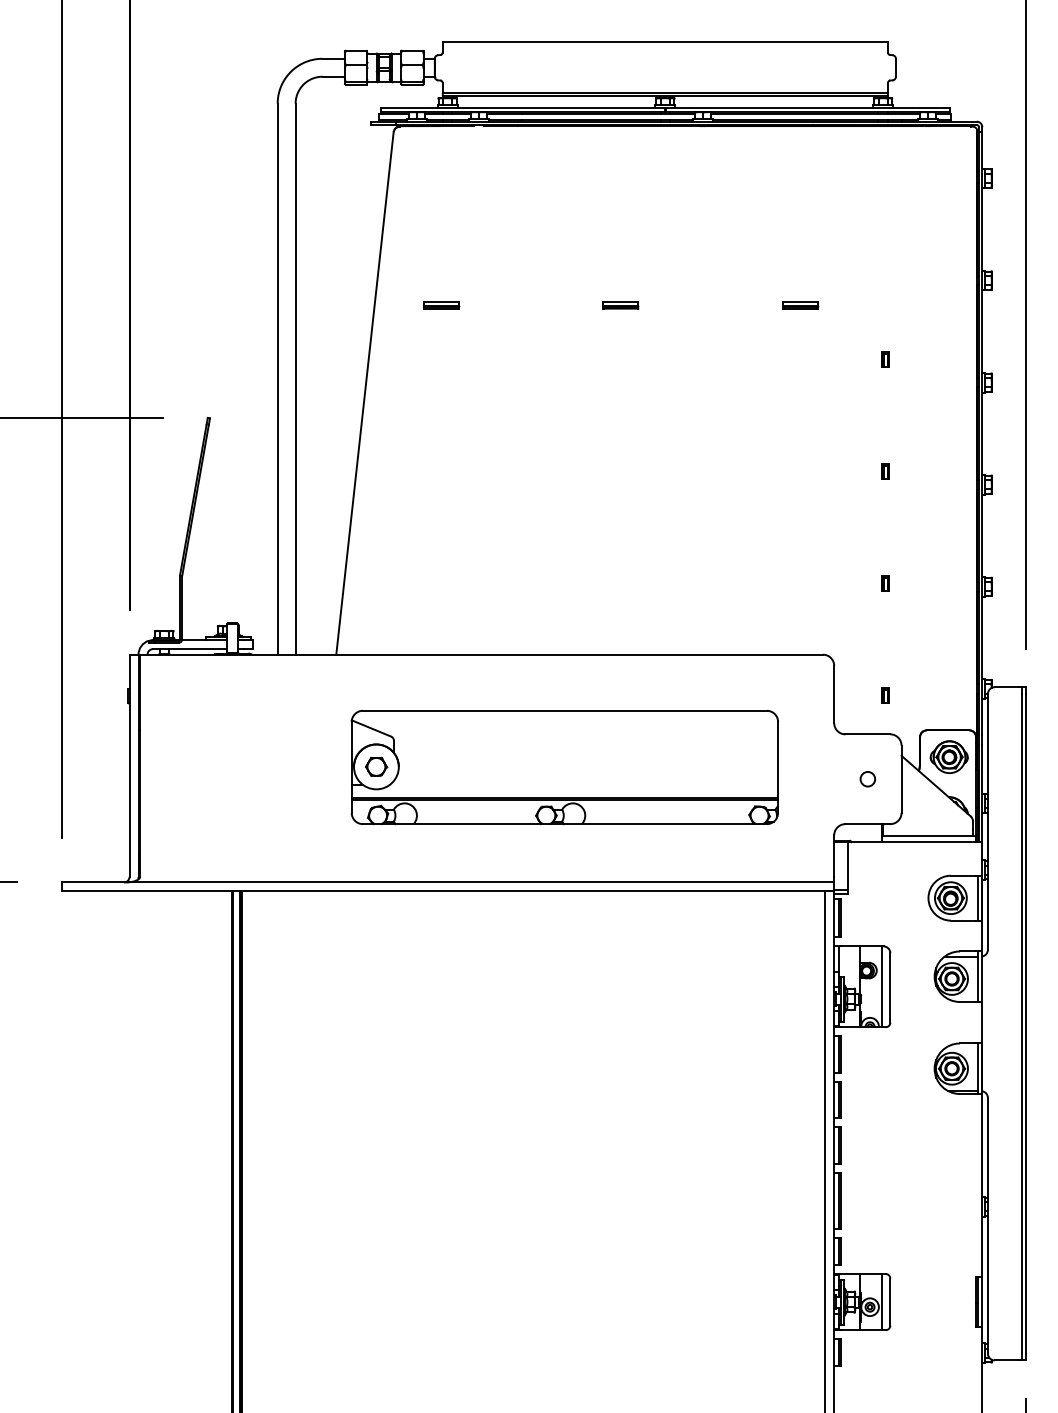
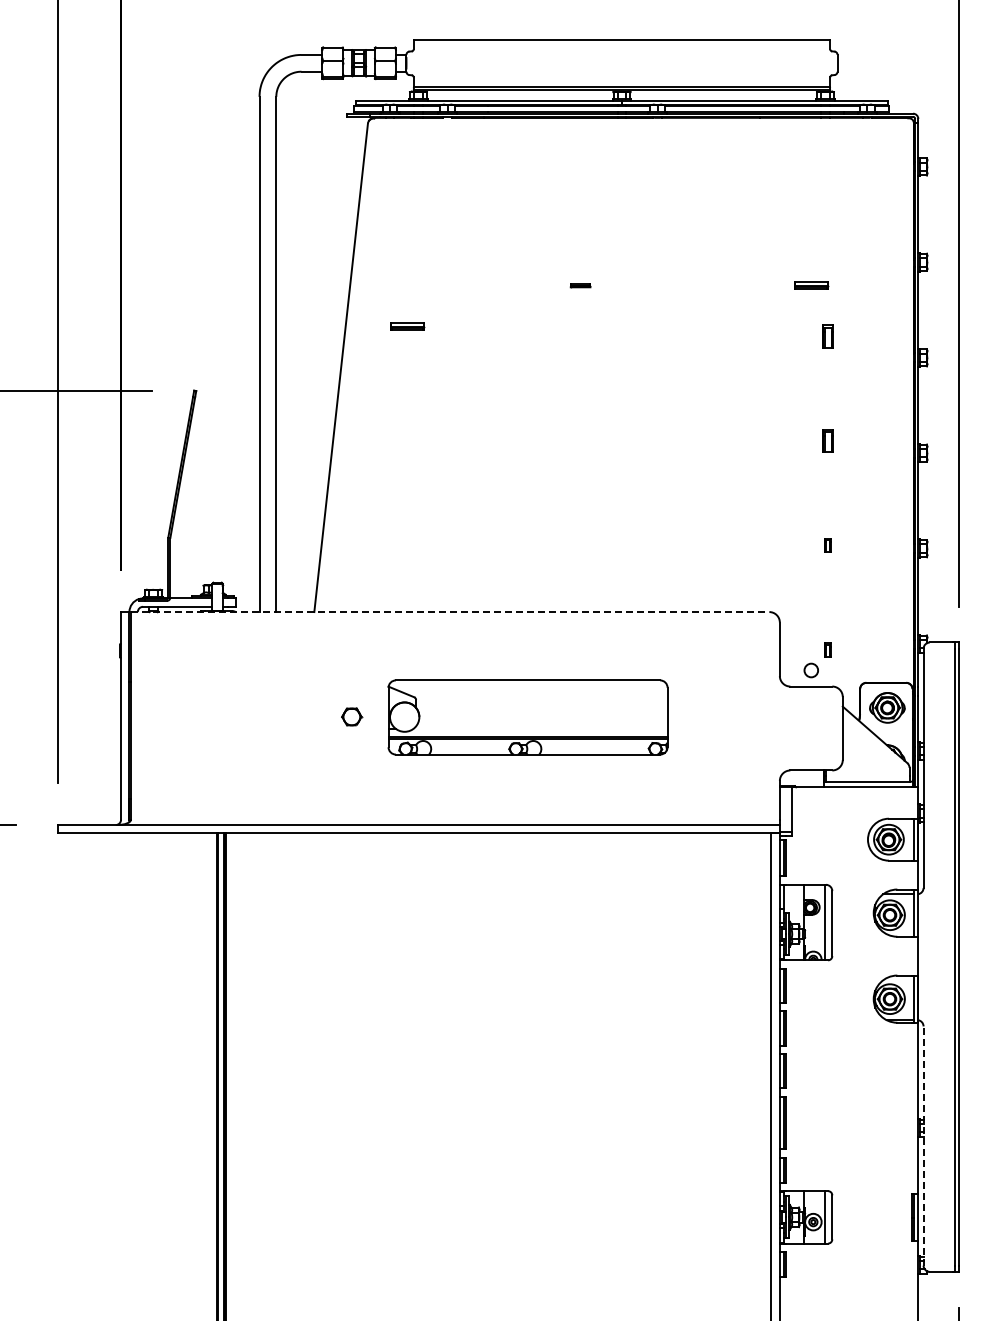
part: (441, 305) -> (407, 326), moved
part: (620, 305) -> (580, 285), size x0.6
part: (800, 305) -> (811, 285), moved
part: (885, 358) -> (827, 335), size x1.6
part: (885, 471) -> (827, 440), size x1.6
line: (481, 655) -> (450, 612), solid -> dashed
part: (564, 767) -> (527, 717), size x0.7
circle: (866, 779) -> (810, 670), moved
line: (987, 1226) -> (923, 1146), solid -> dashed

